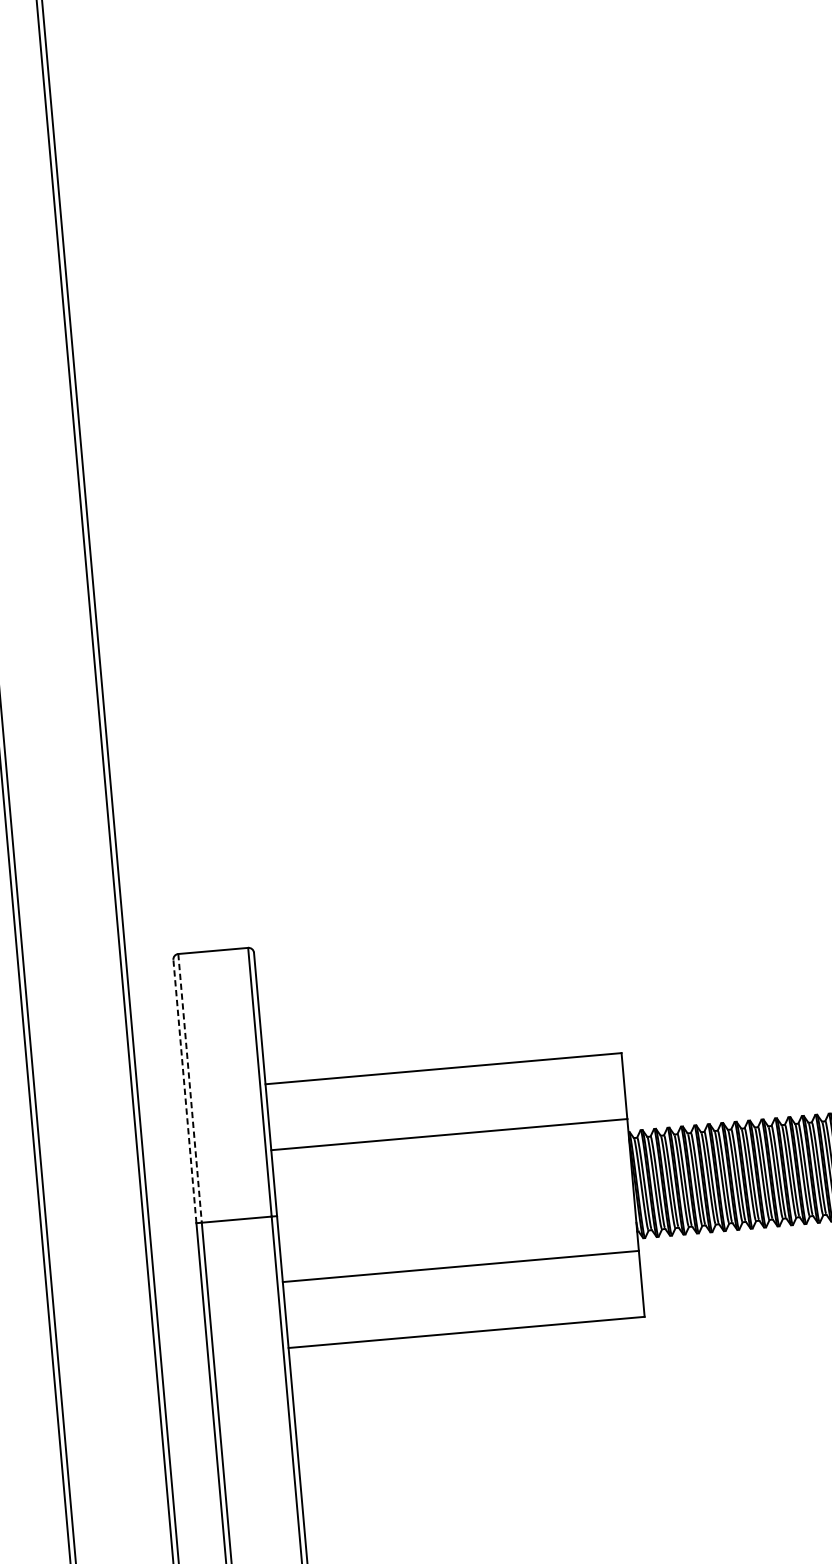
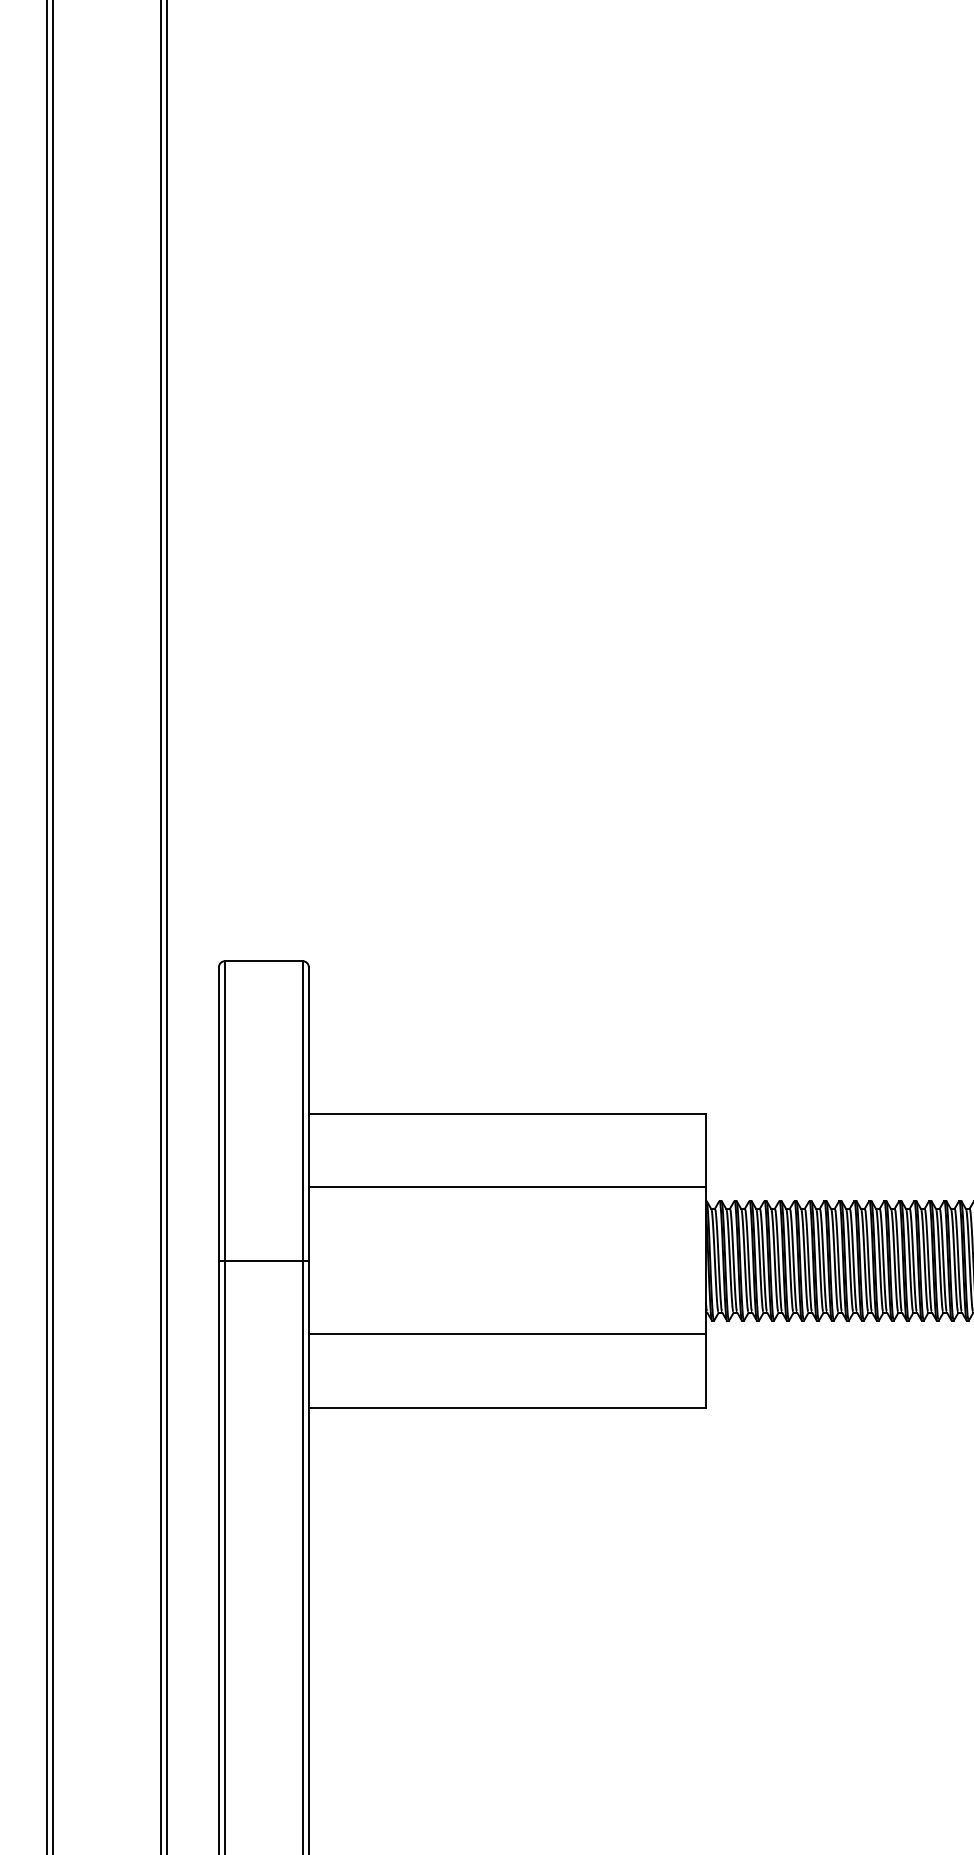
line: (189, 1088) -> (224, 1111), dashed -> solid
line: (184, 1091) -> (218, 1114), dashed -> solid

